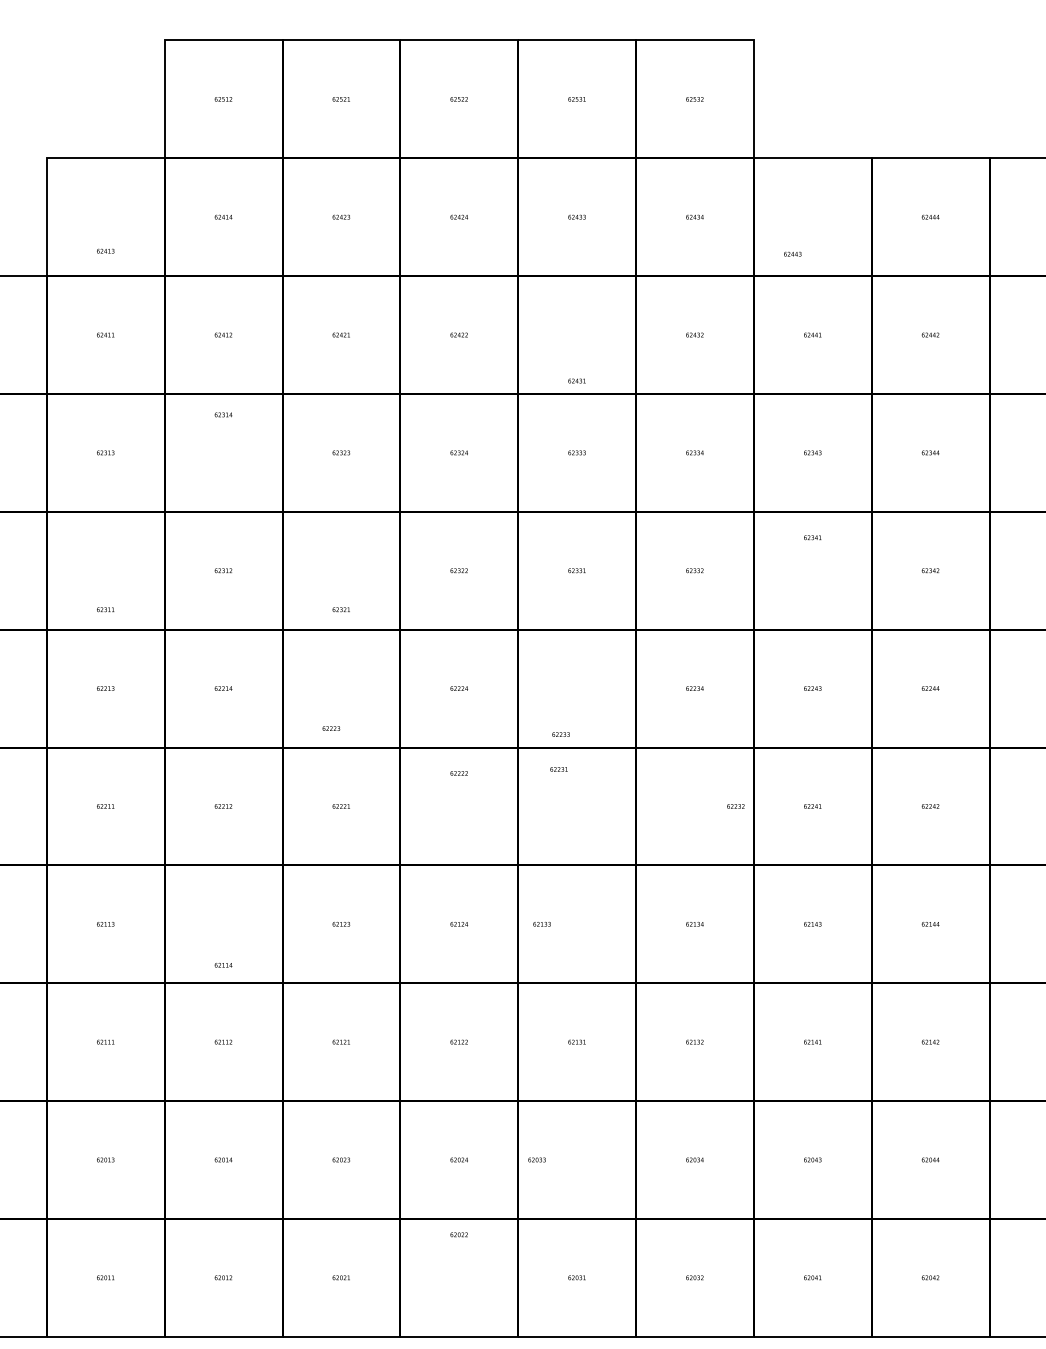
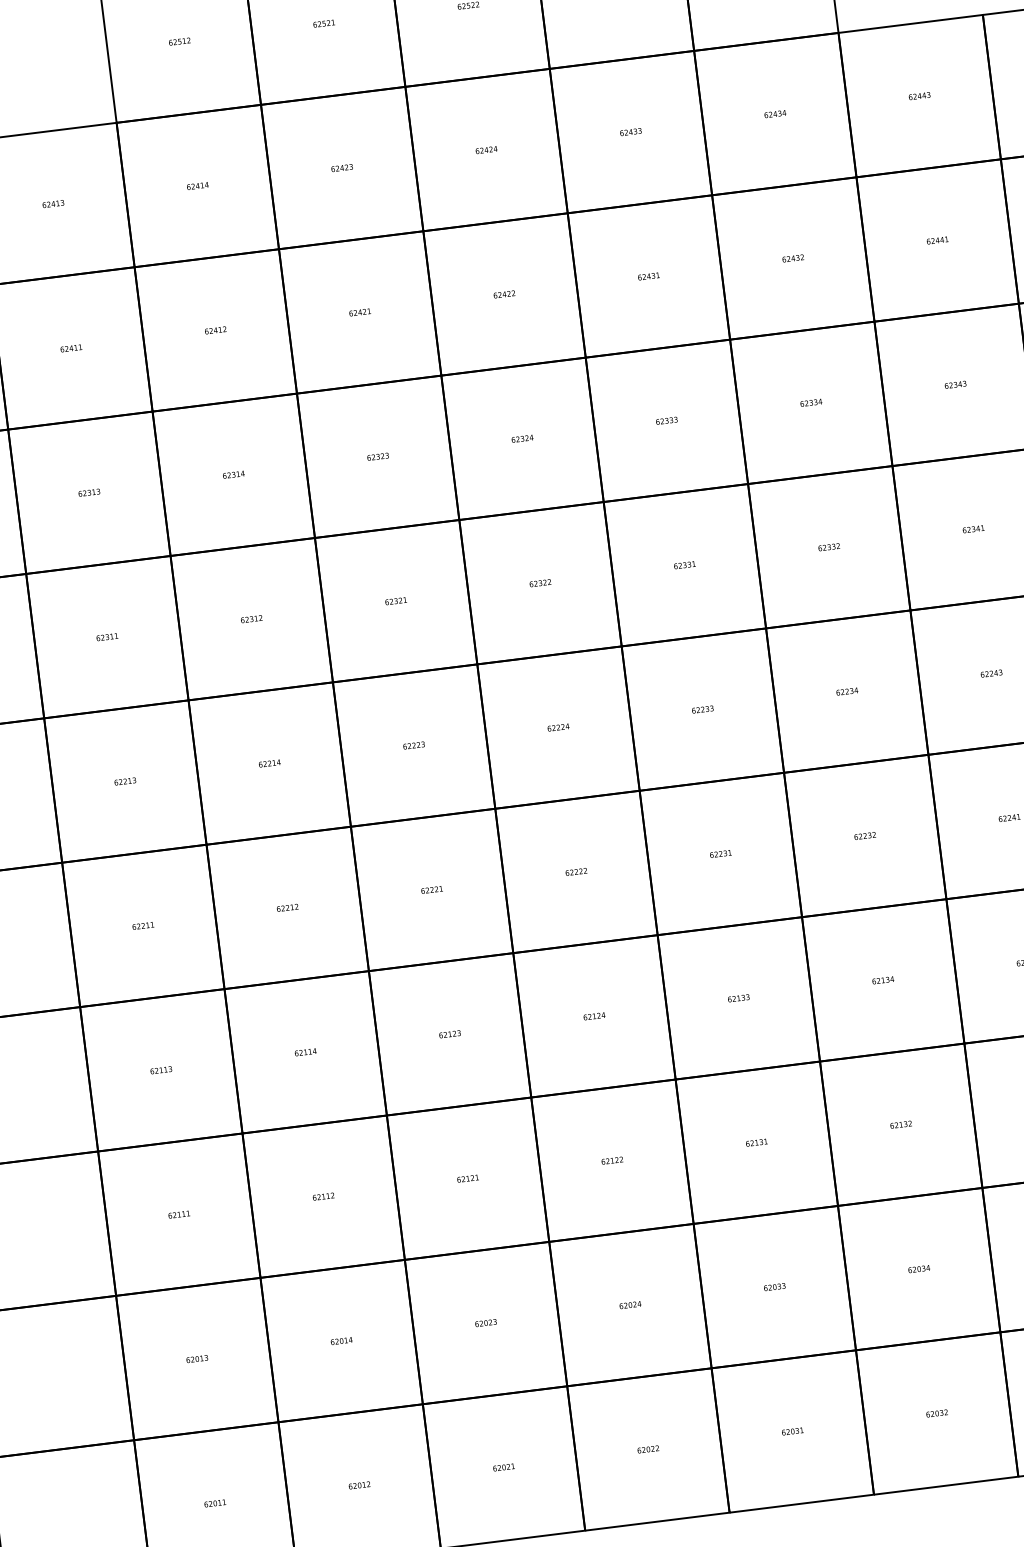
text: (105, 250) -> (53, 203), moved
text: (792, 253) -> (919, 95), moved
text: (576, 380) -> (648, 275), moved
text: (223, 414) -> (233, 474), moved
text: (812, 537) -> (973, 528), moved
text: (105, 609) -> (107, 636), moved
text: (340, 609) -> (394, 601), moved
text: (331, 728) -> (414, 745), moved
text: (560, 734) -> (702, 709), moved
text: (558, 769) -> (720, 854), moved
text: (458, 773) -> (575, 872), moved
text: (735, 806) -> (864, 836), moved
text: (541, 924) -> (738, 998), moved
text: (223, 965) -> (305, 1052), moved
text: (536, 1159) -> (773, 1286), moved
text: (458, 1234) -> (647, 1449), moved

